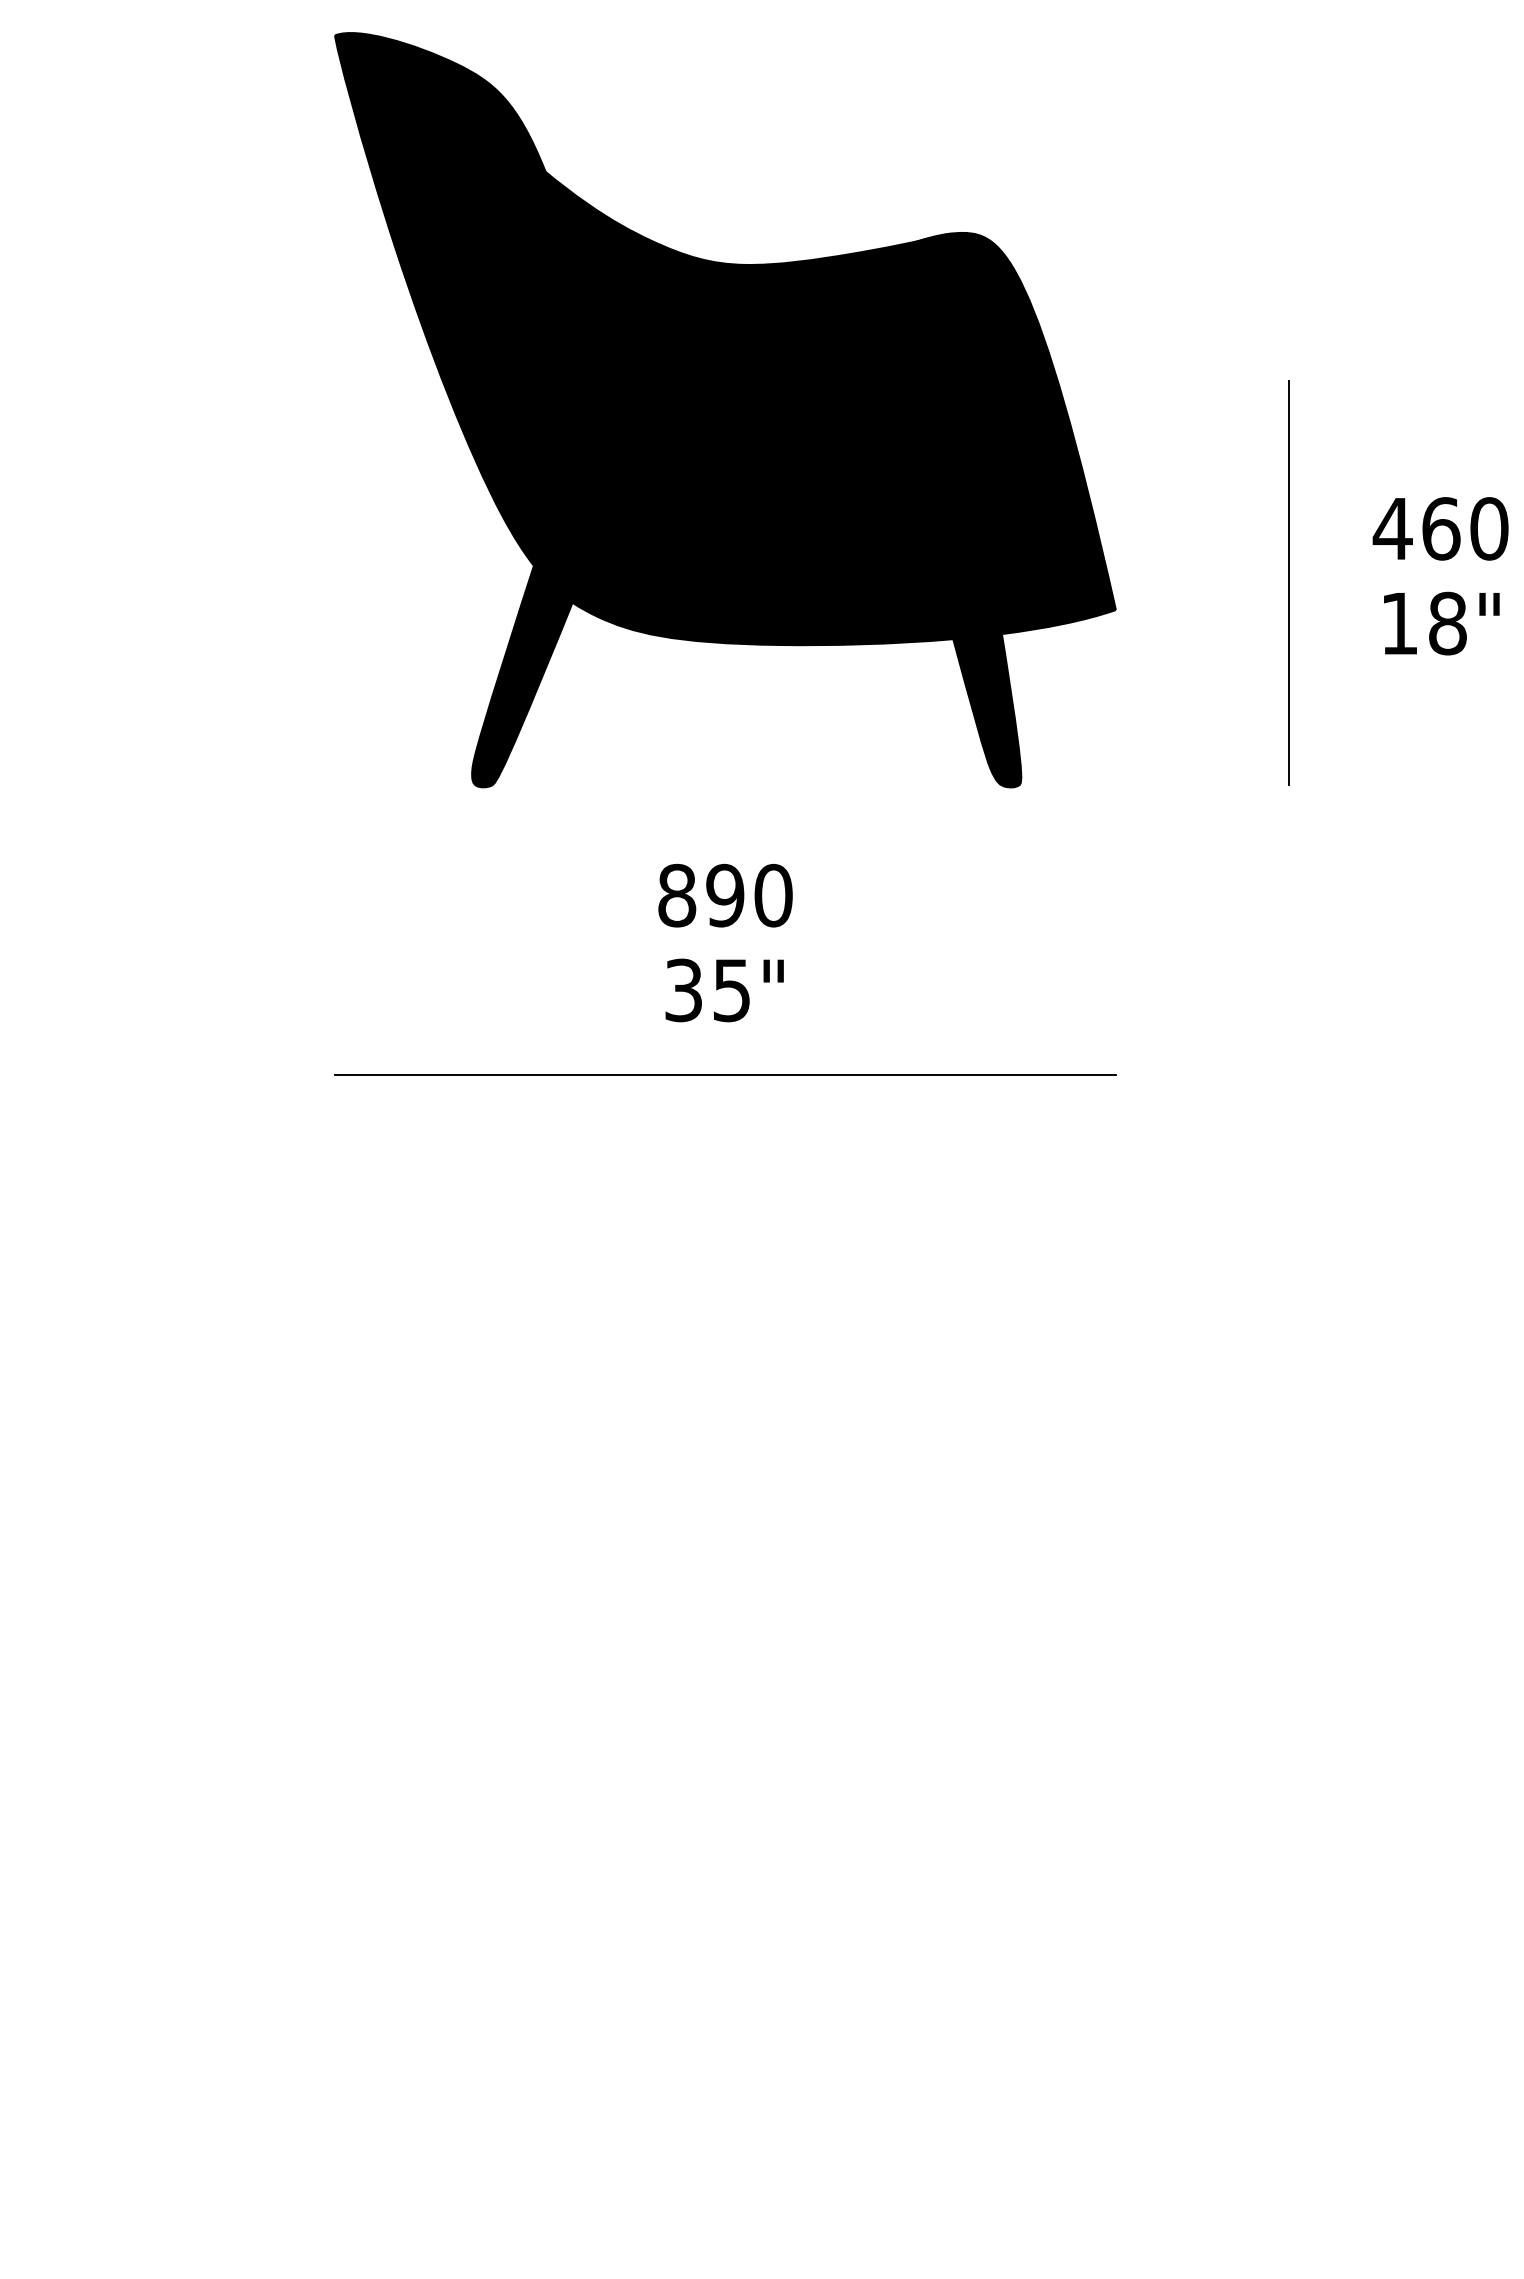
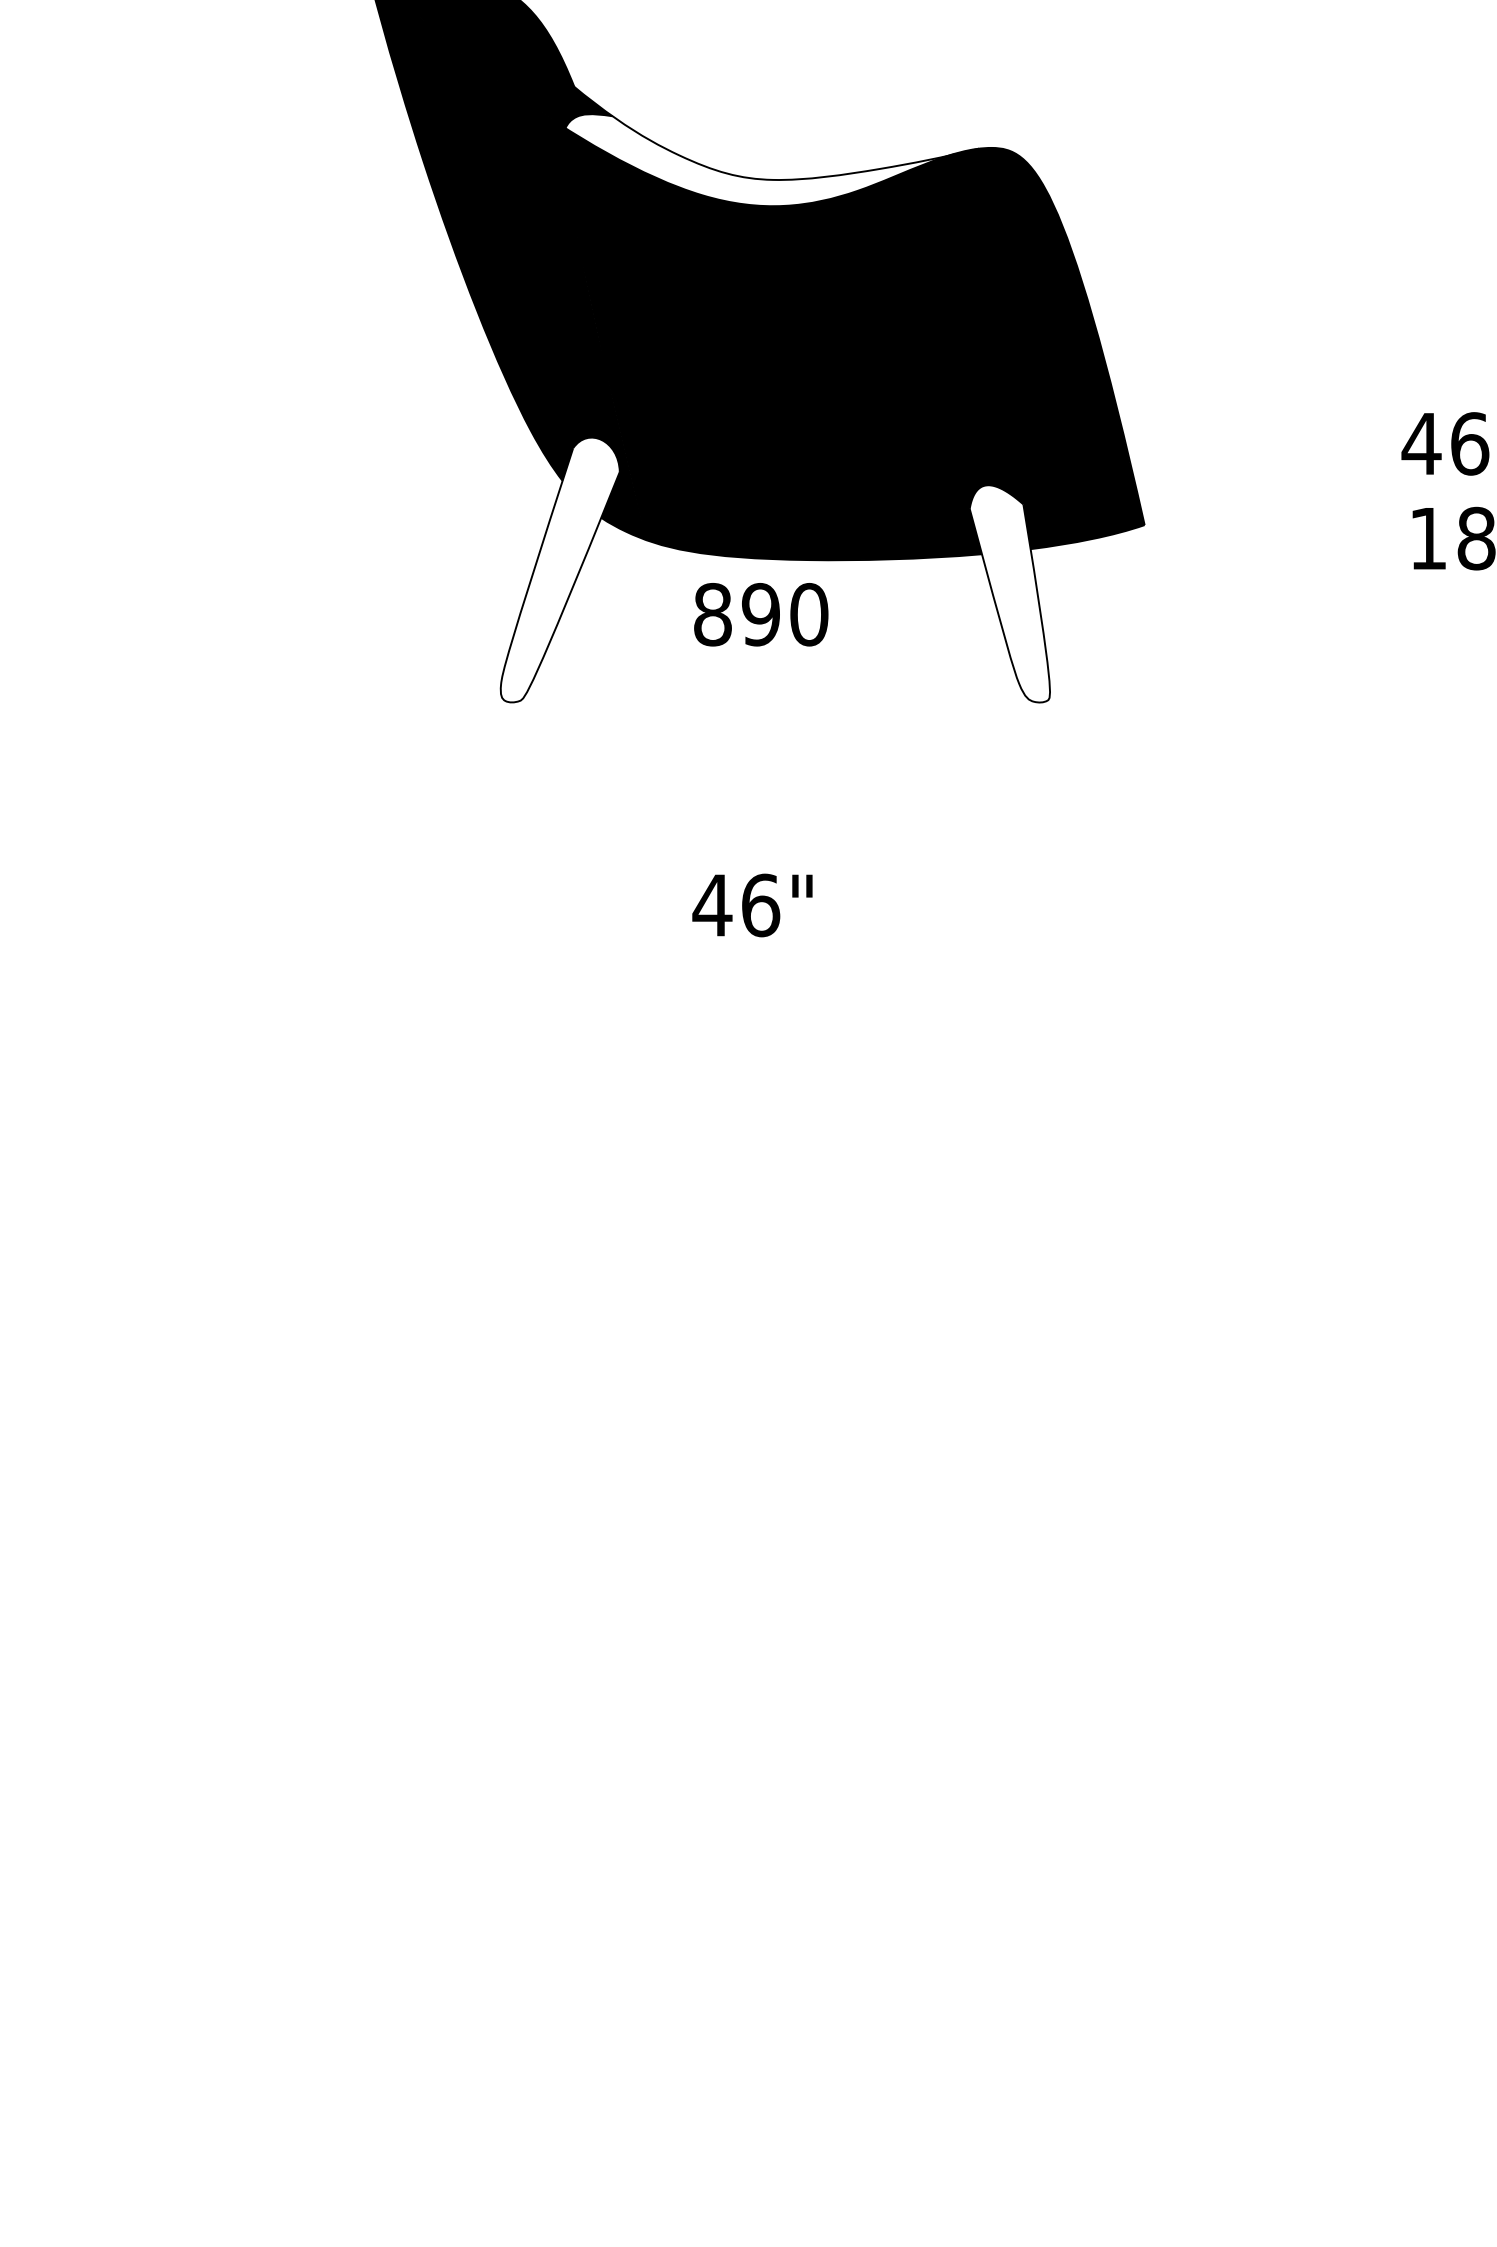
fill: (727, 245) -> (756, 160), removed
line: (1288, 582) -> (1317, 497), removed
fill: (531, 654) -> (560, 569), removed
fill: (980, 678) -> (1009, 593), removed
text: (725, 895) -> (761, 614), moved
text: (707, 990) -> (736, 905), 35" -> 46"
line: (725, 1075) -> (754, 990), removed

